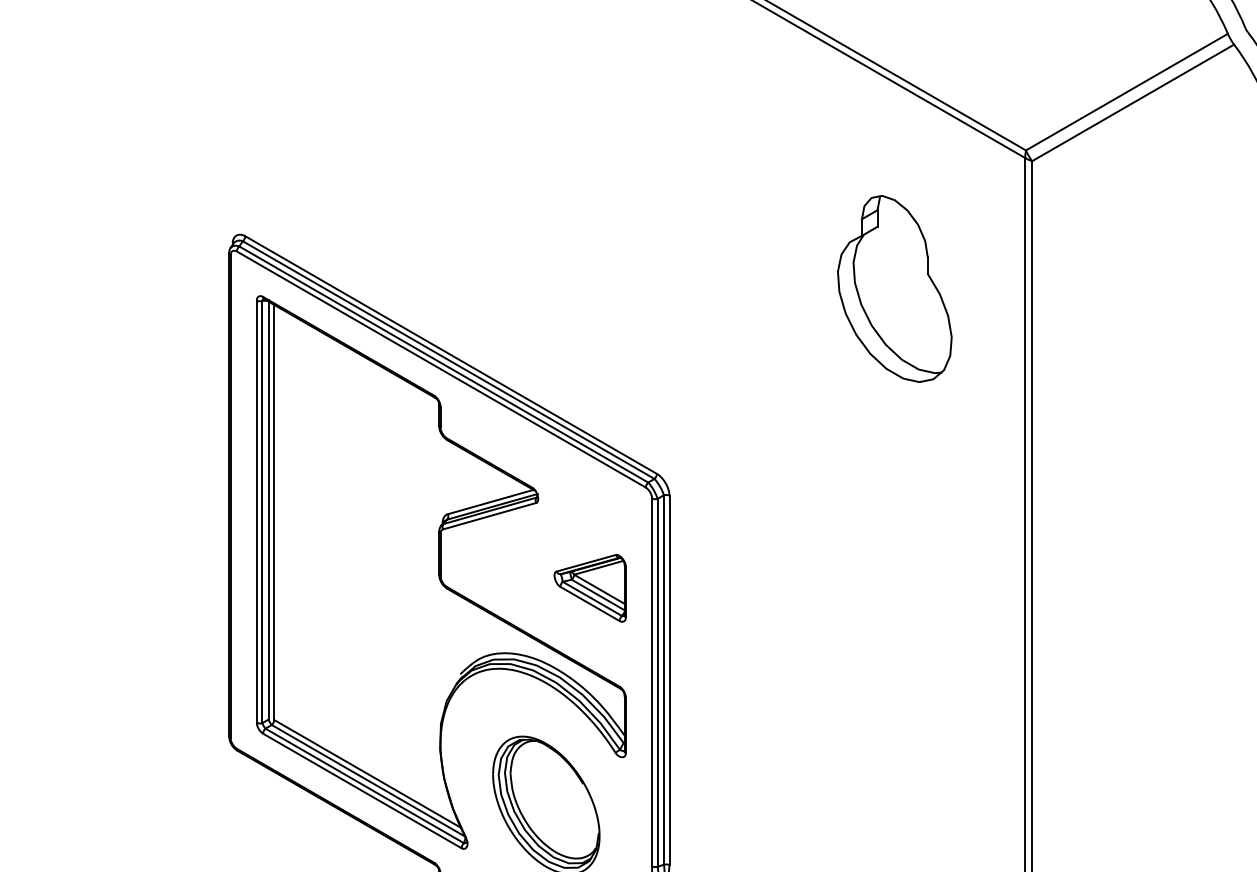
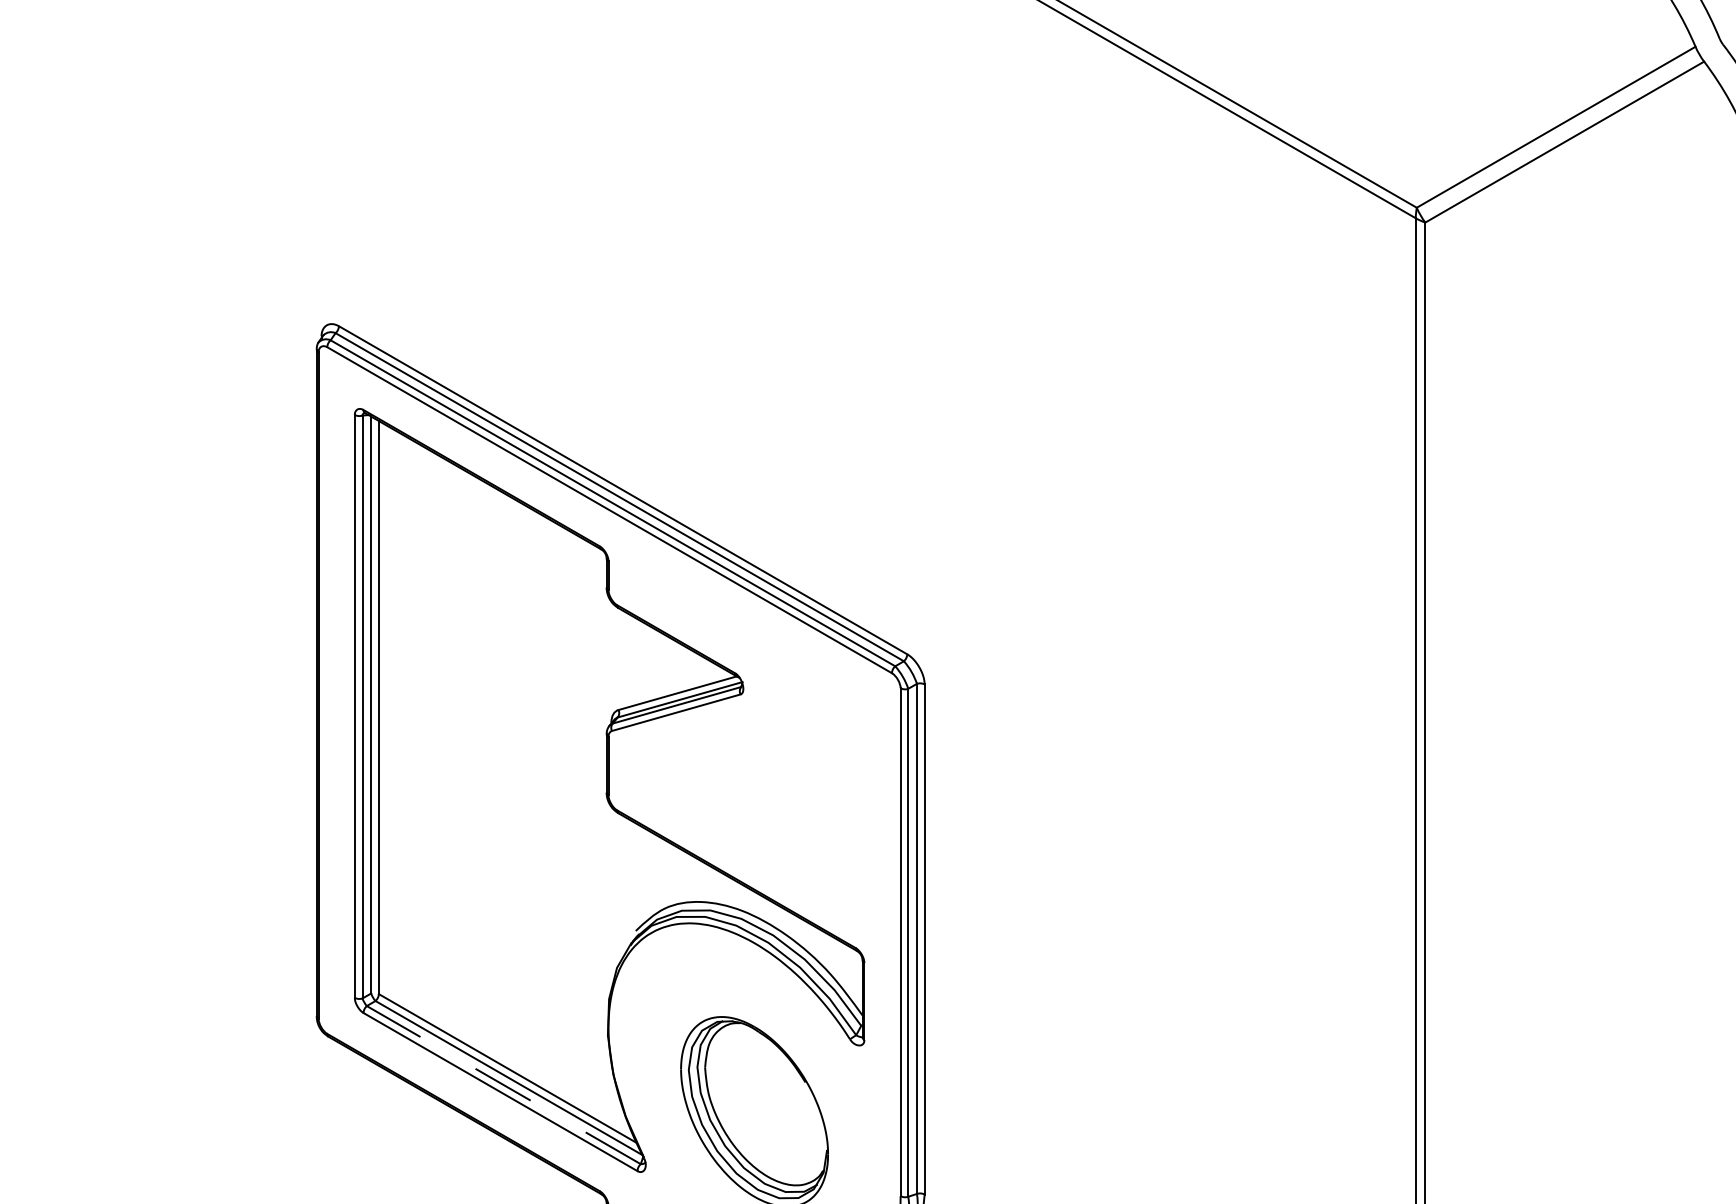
part: (894, 288) -> (1235, 398), removed
part: (590, 588) -> (815, 812), removed
line: (364, 785) -> (503, 1084), solid -> dashed

